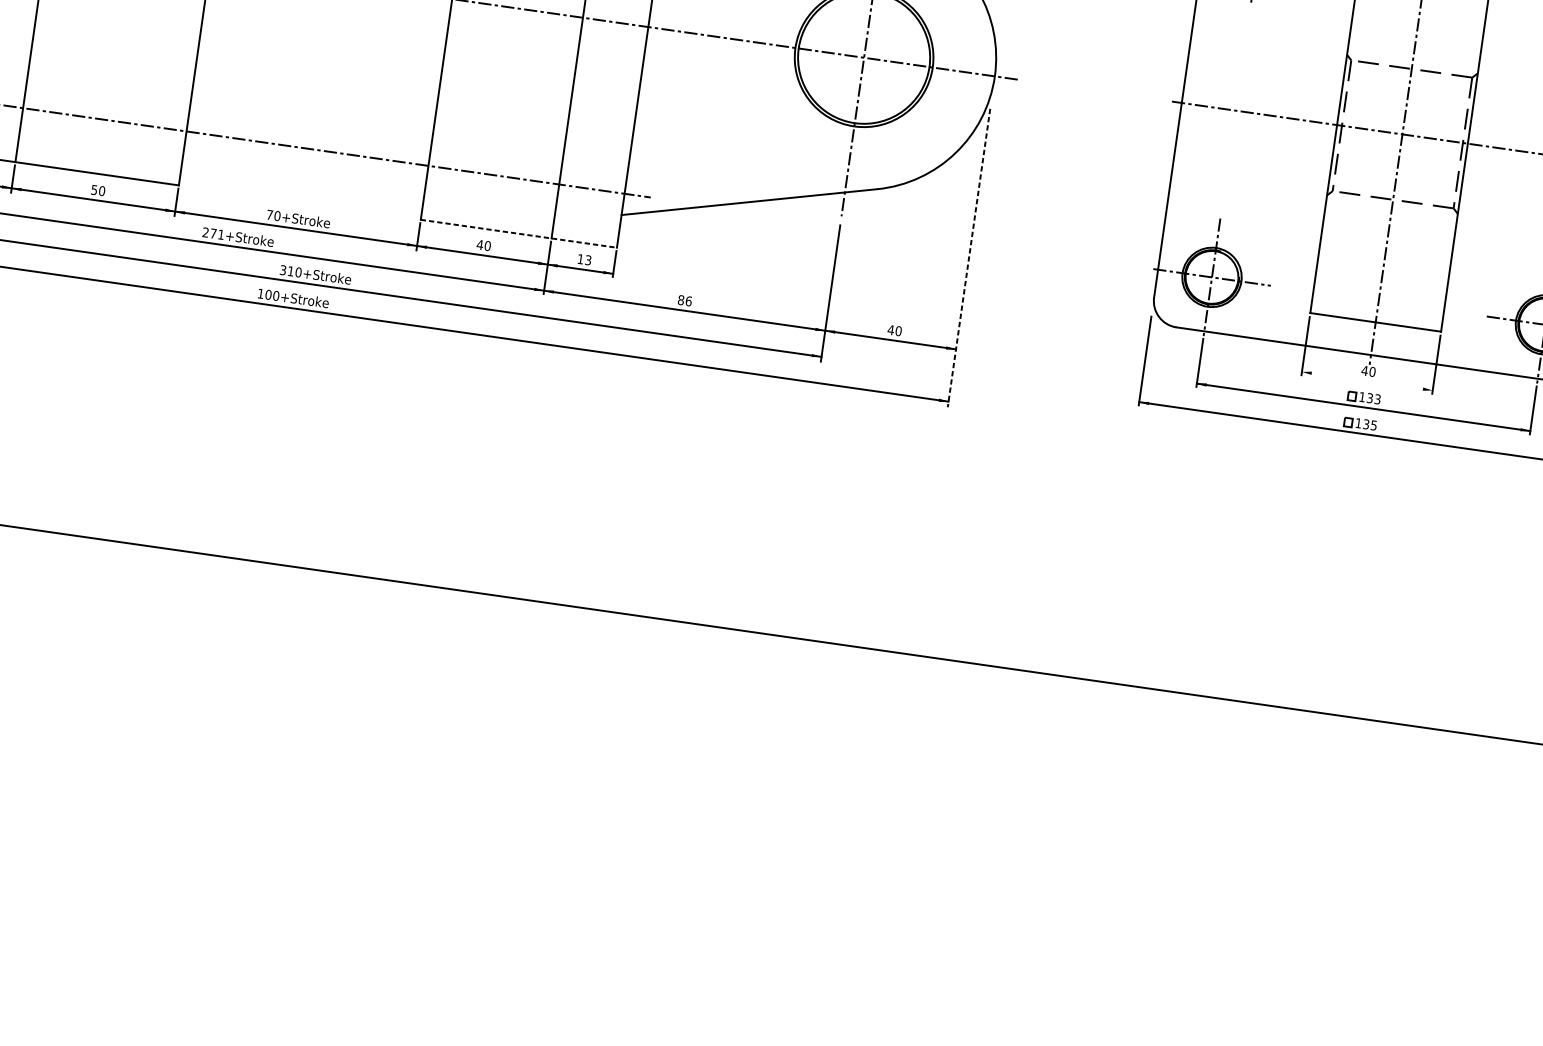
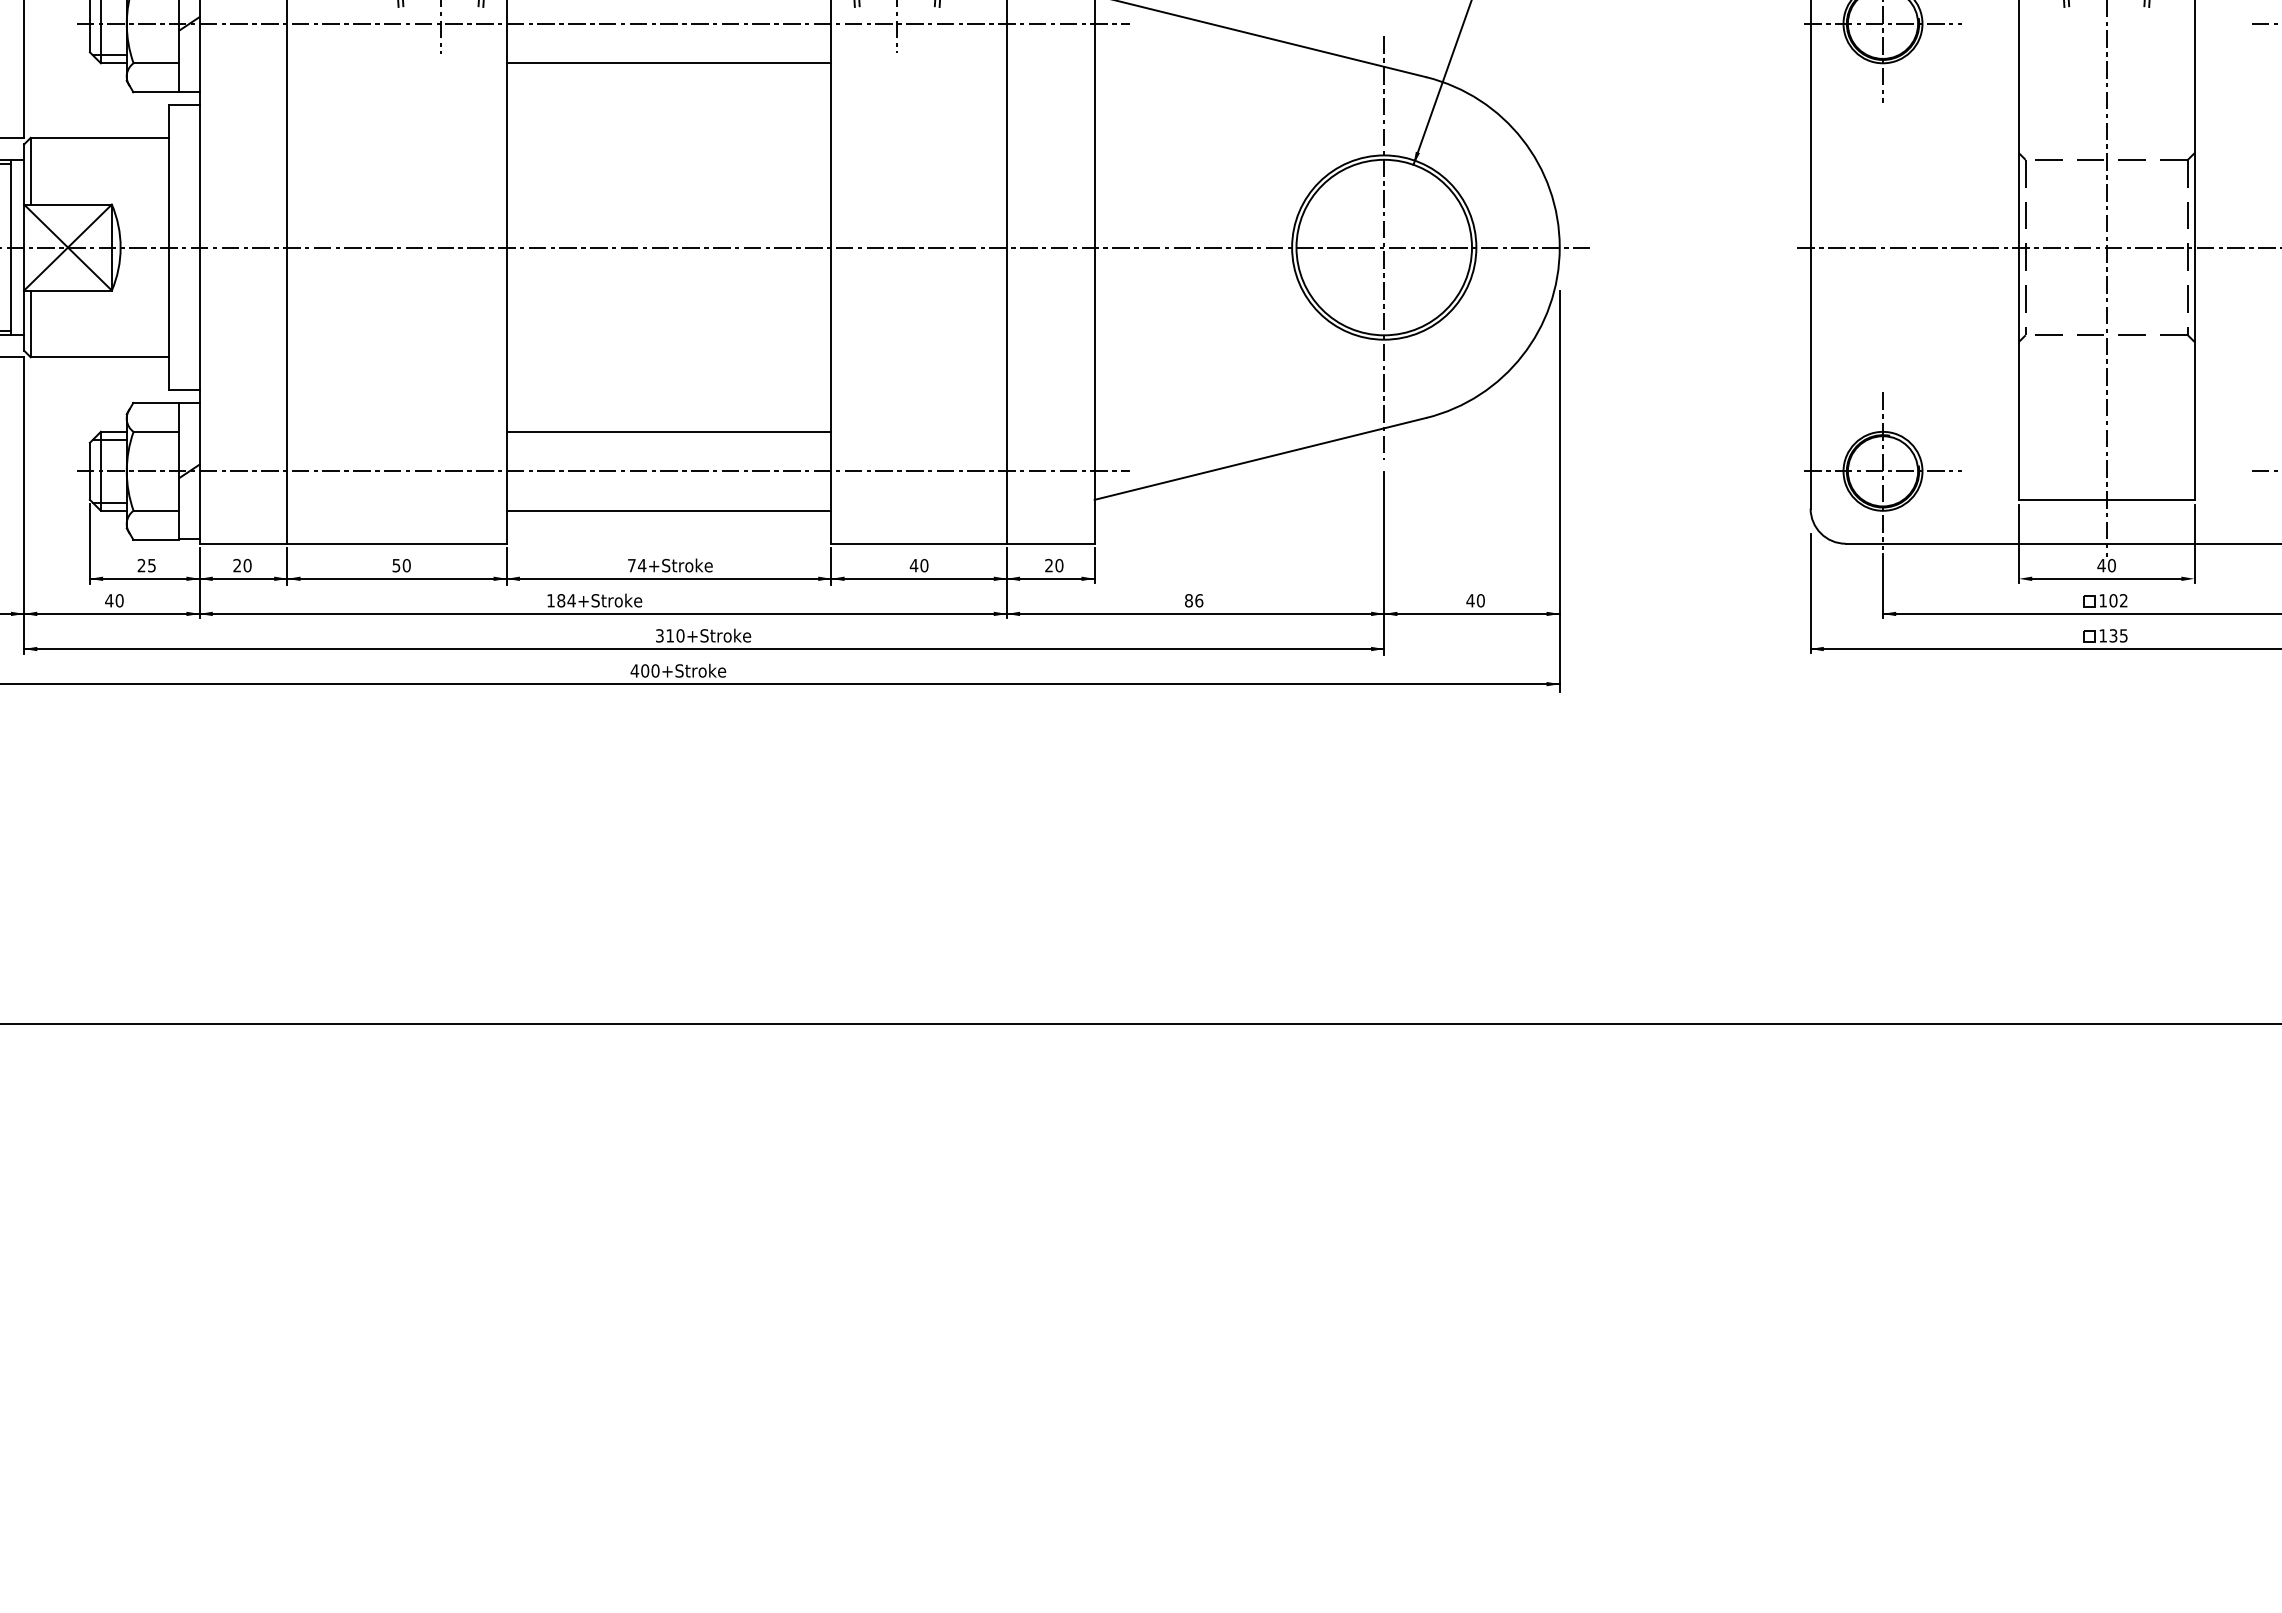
line: (311, 118) -> (668, 431), added
line: (302, 177) -> (668, 510), added
text: (276, 215) -> (641, 565), 70+Stroke -> 74+Stroke
text: (213, 233) -> (561, 600), 271+Stroke -> 184+Stroke
line: (519, 233) -> (963, 543), dashed -> solid
line: (968, 258) -> (1559, 491), dashed -> solid
text: (584, 259) -> (1054, 565), 13 -> 20
text: (260, 293) -> (634, 670), 100+Stroke -> 400+Stroke
line: (1367, 380) -> (2106, 578), added
text: (1373, 398) -> (2118, 600), 133 -> 102

